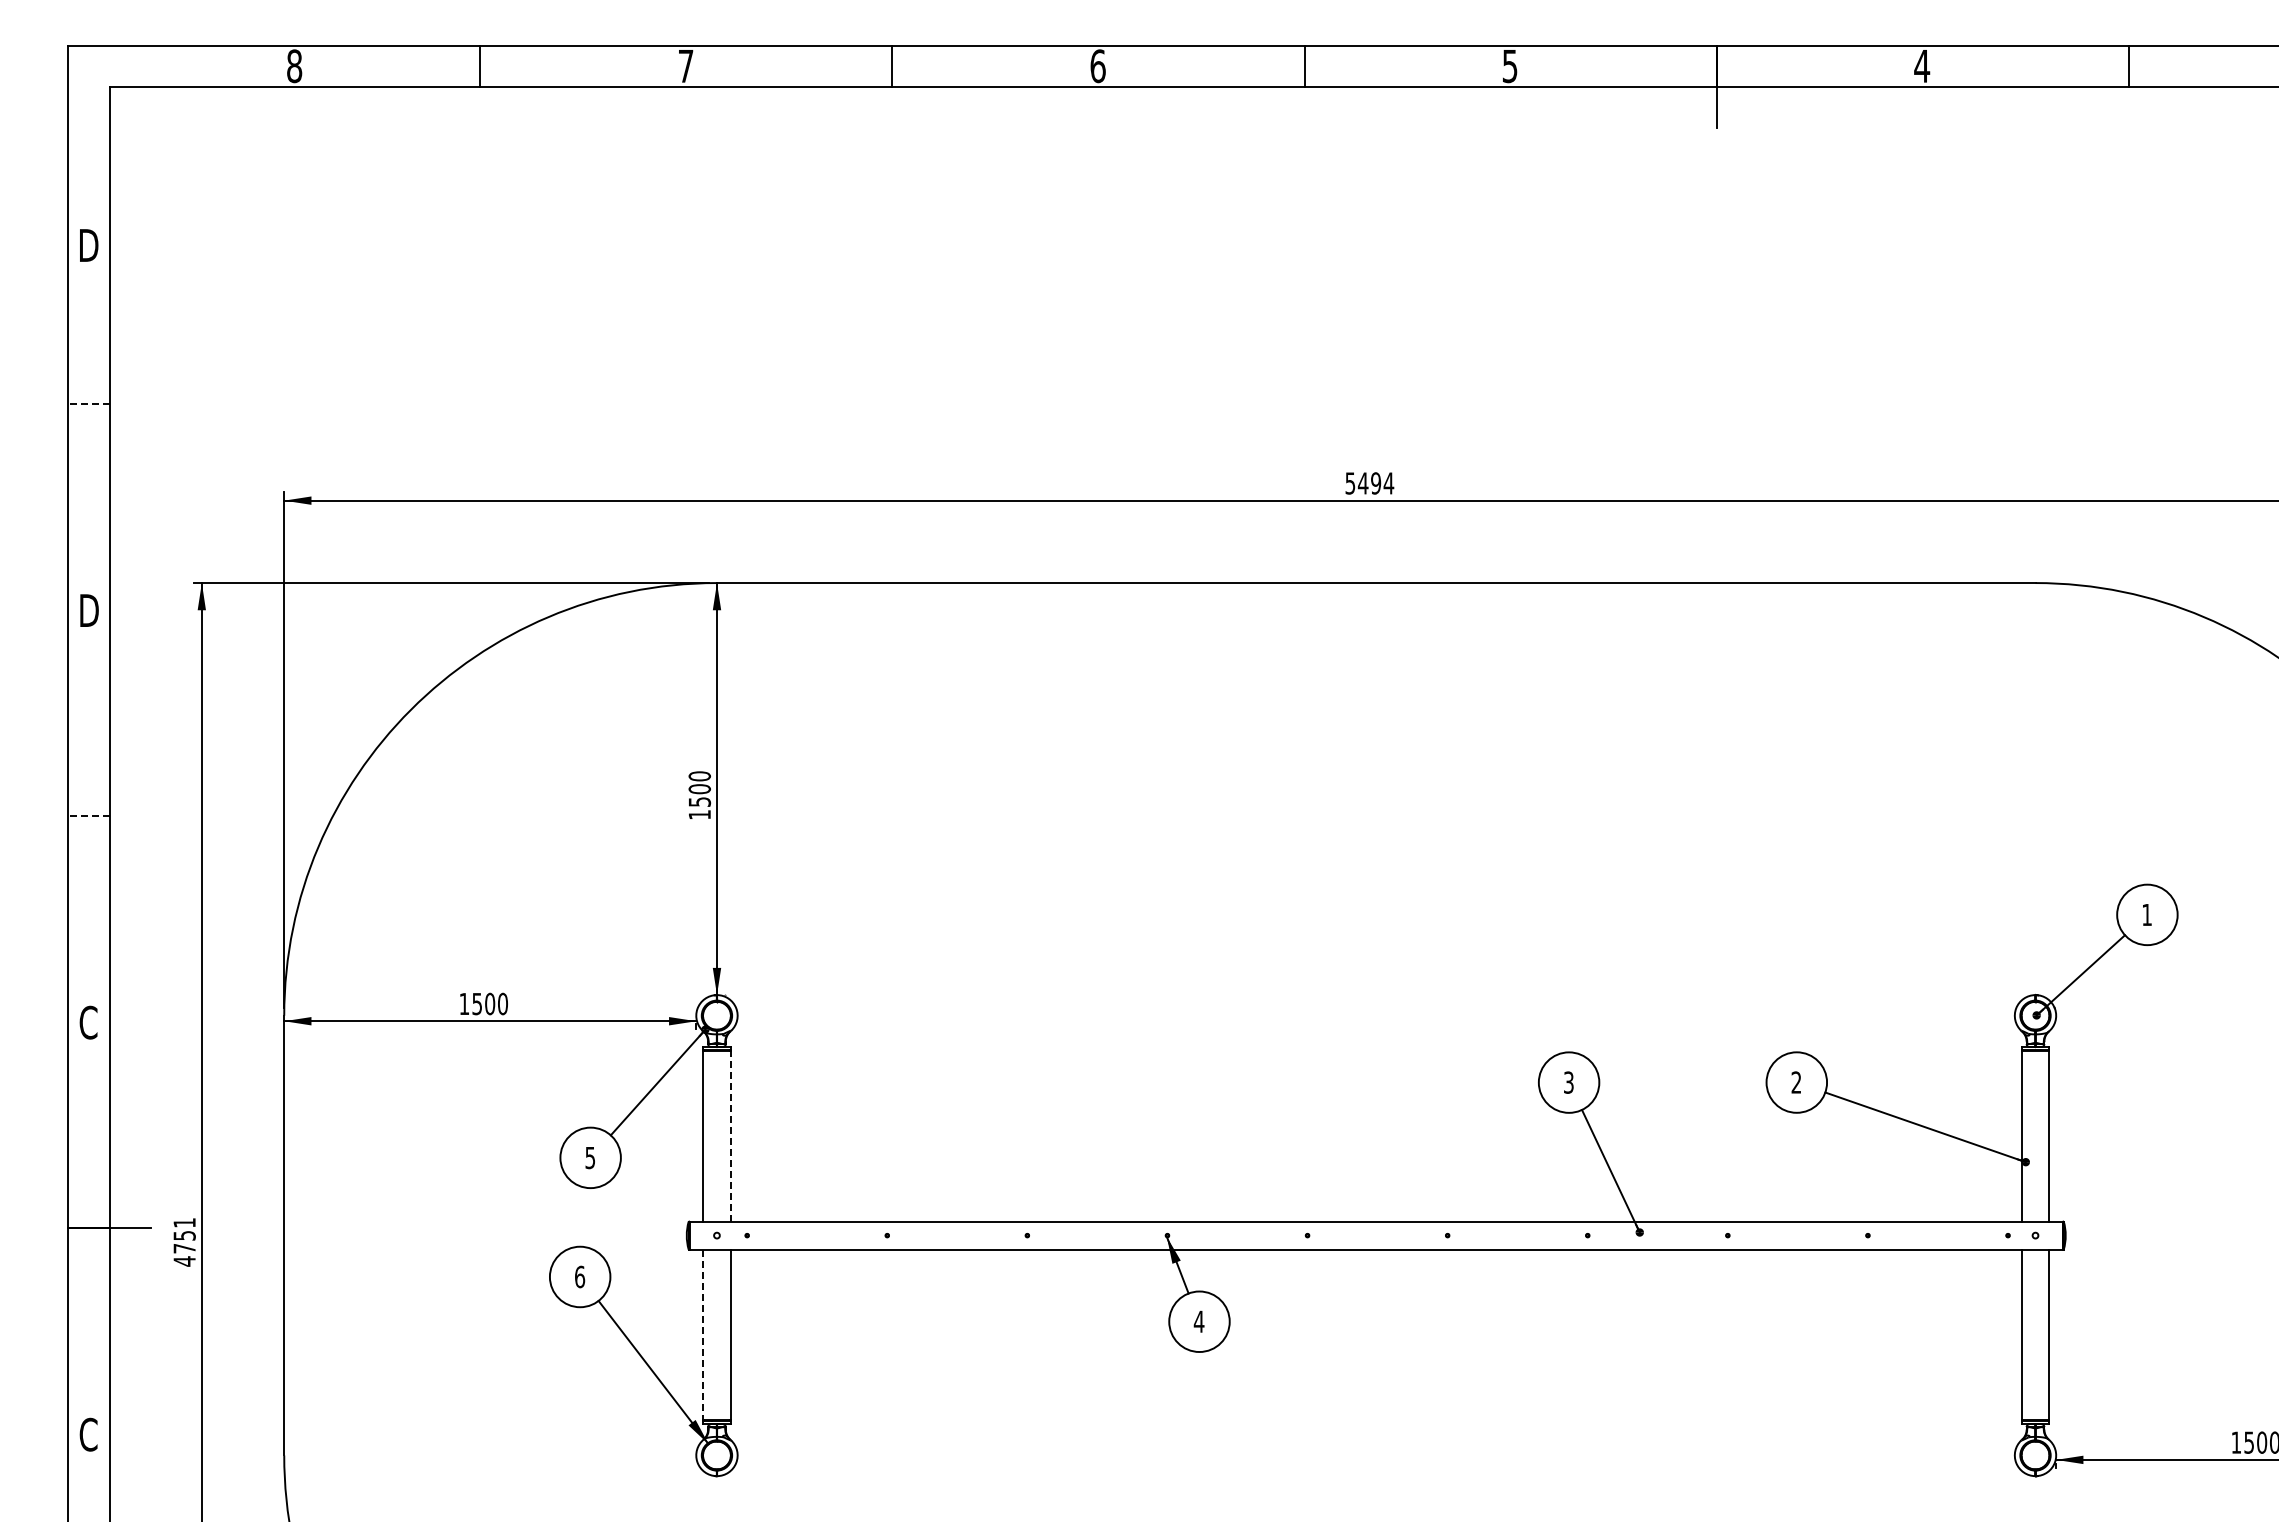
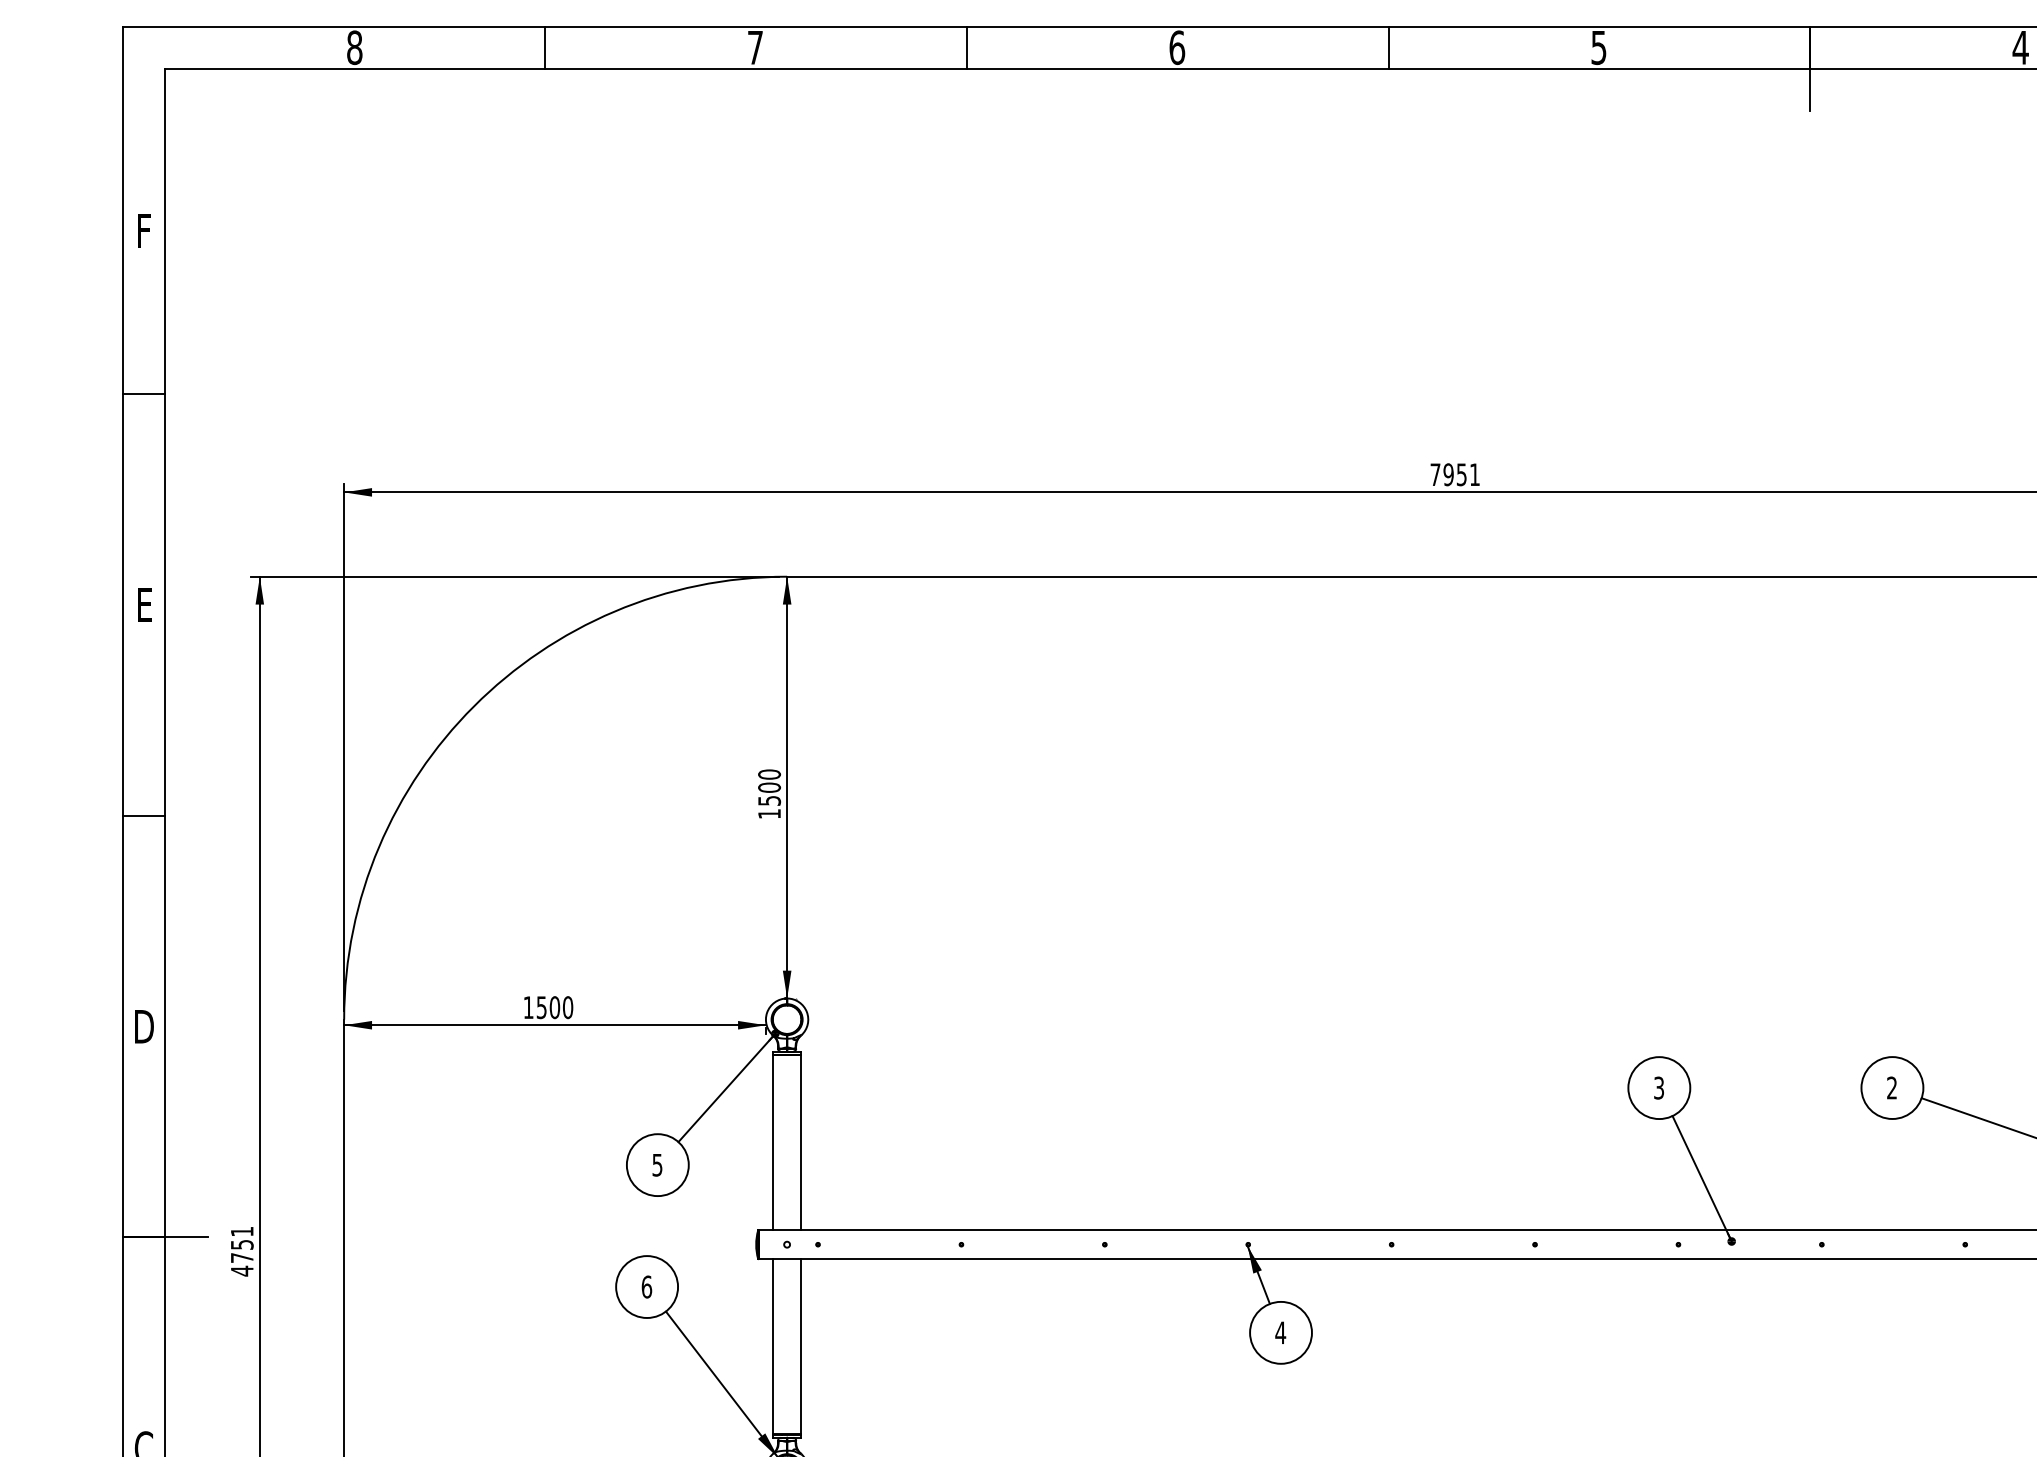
text: (89, 245) -> (144, 231), D -> F
line: (88, 404) -> (143, 393), dashed -> solid
text: (1369, 483) -> (1455, 474), 5494 -> 7951
text: (89, 610) -> (144, 604), D -> E
line: (88, 816) -> (143, 815), dashed -> solid
text: (88, 1022) -> (143, 1026), C -> D
line: (730, 1135) -> (800, 1142), dashed -> solid
line: (703, 1335) -> (773, 1346), dashed -> solid

